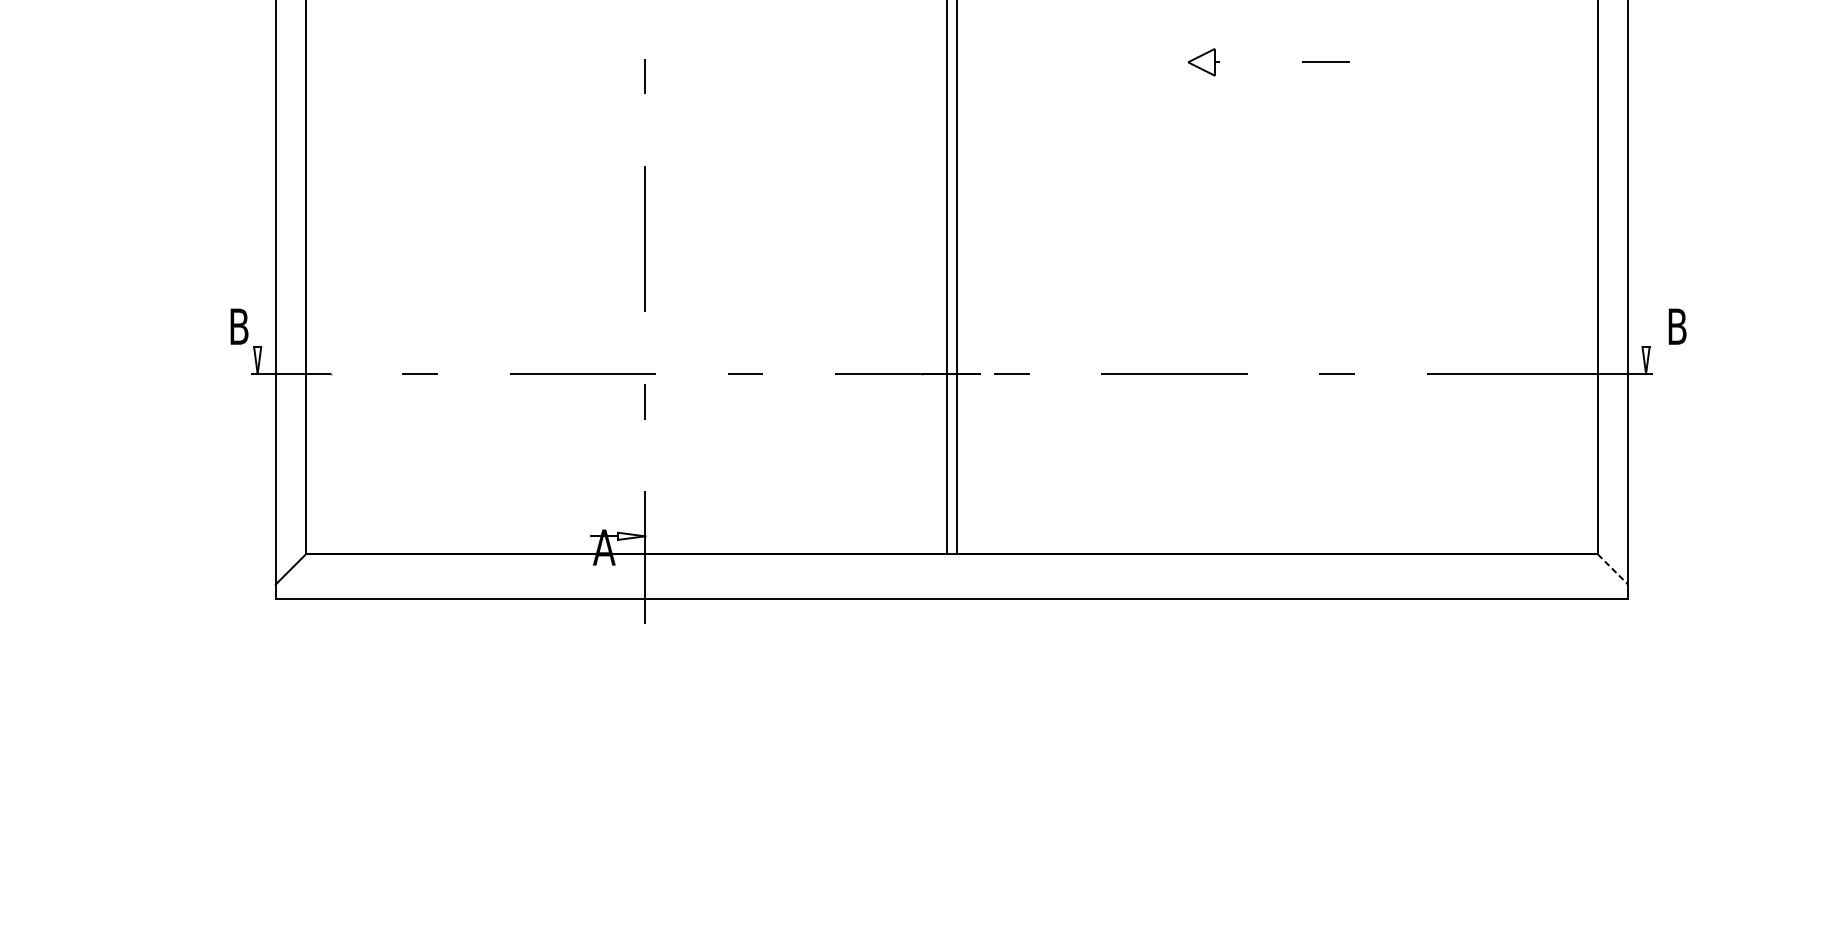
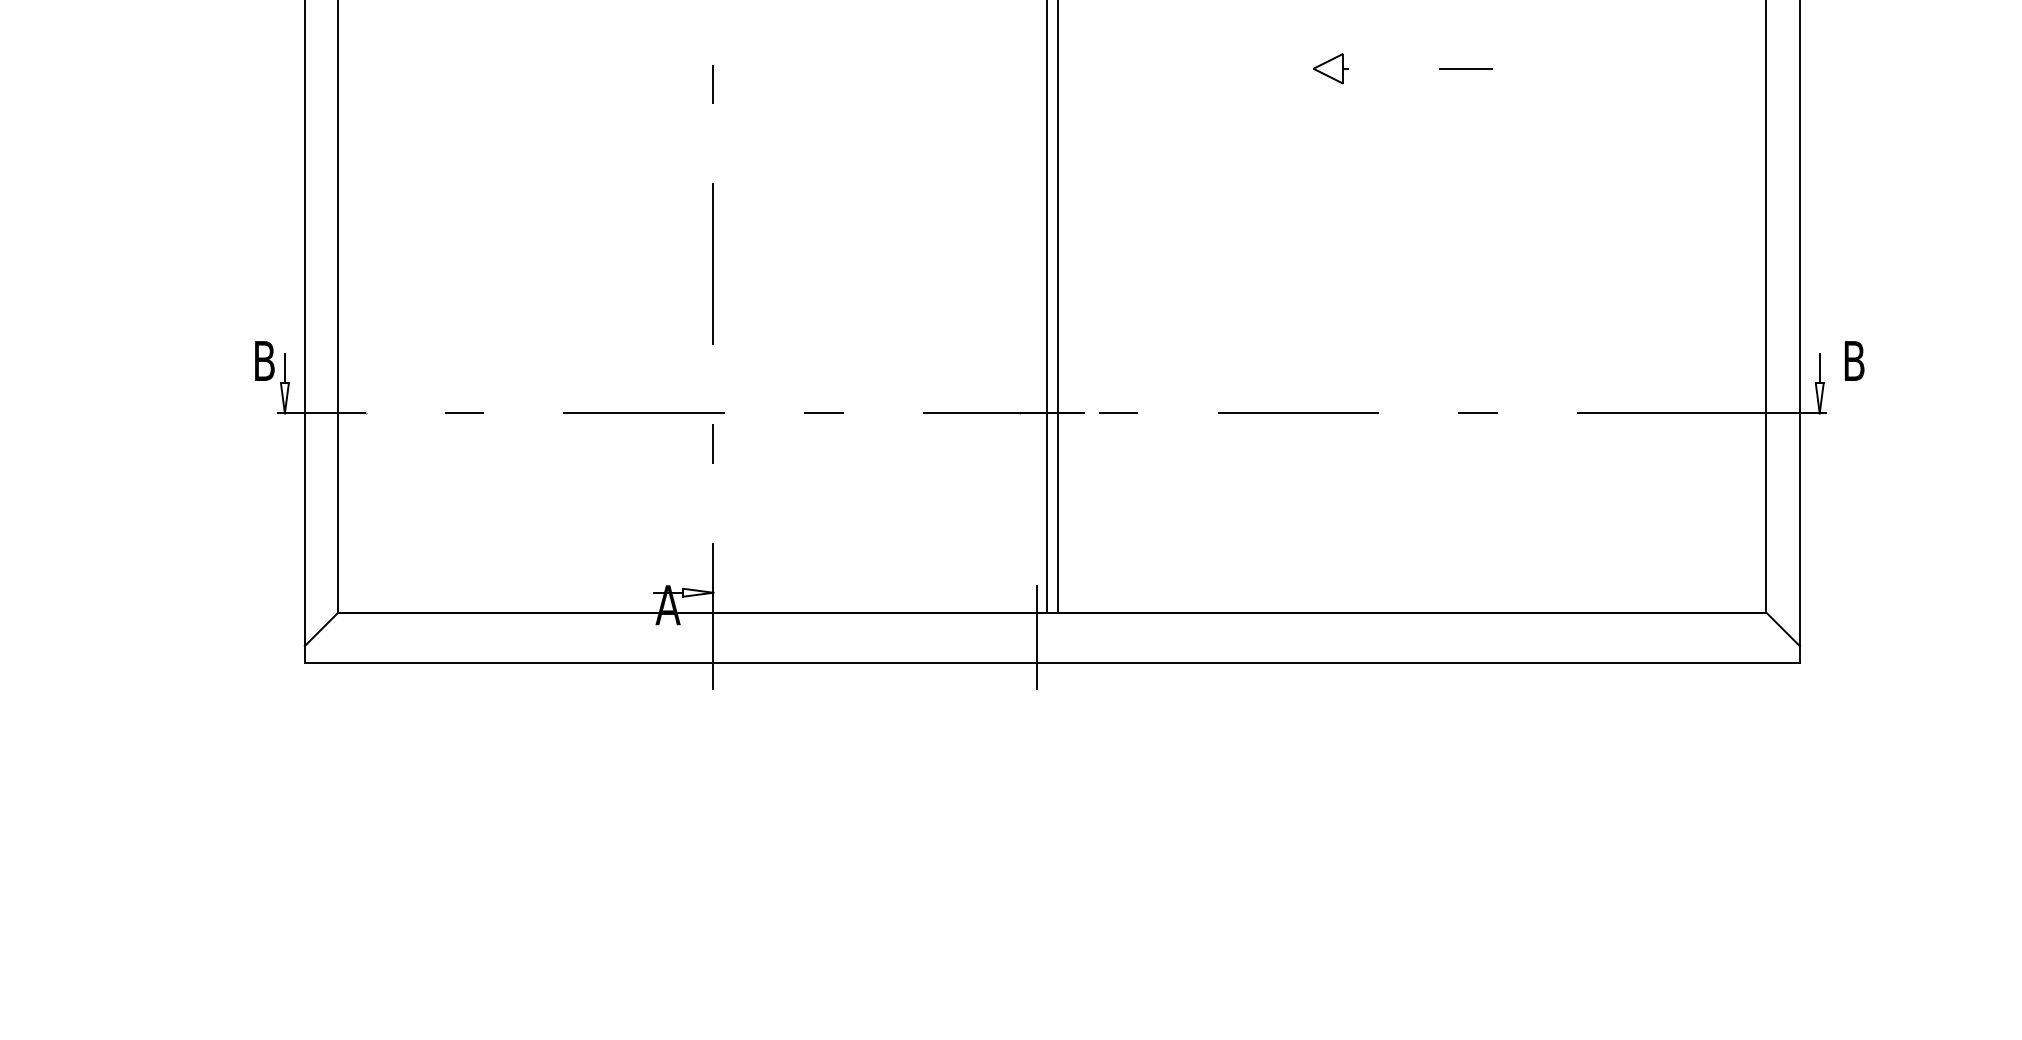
line: (257, 333) -> (284, 368), added
line: (1645, 333) -> (1819, 368), added
line: (1613, 569) -> (1783, 629), dashed -> solid
line: (938, 576) -> (1037, 637), added

